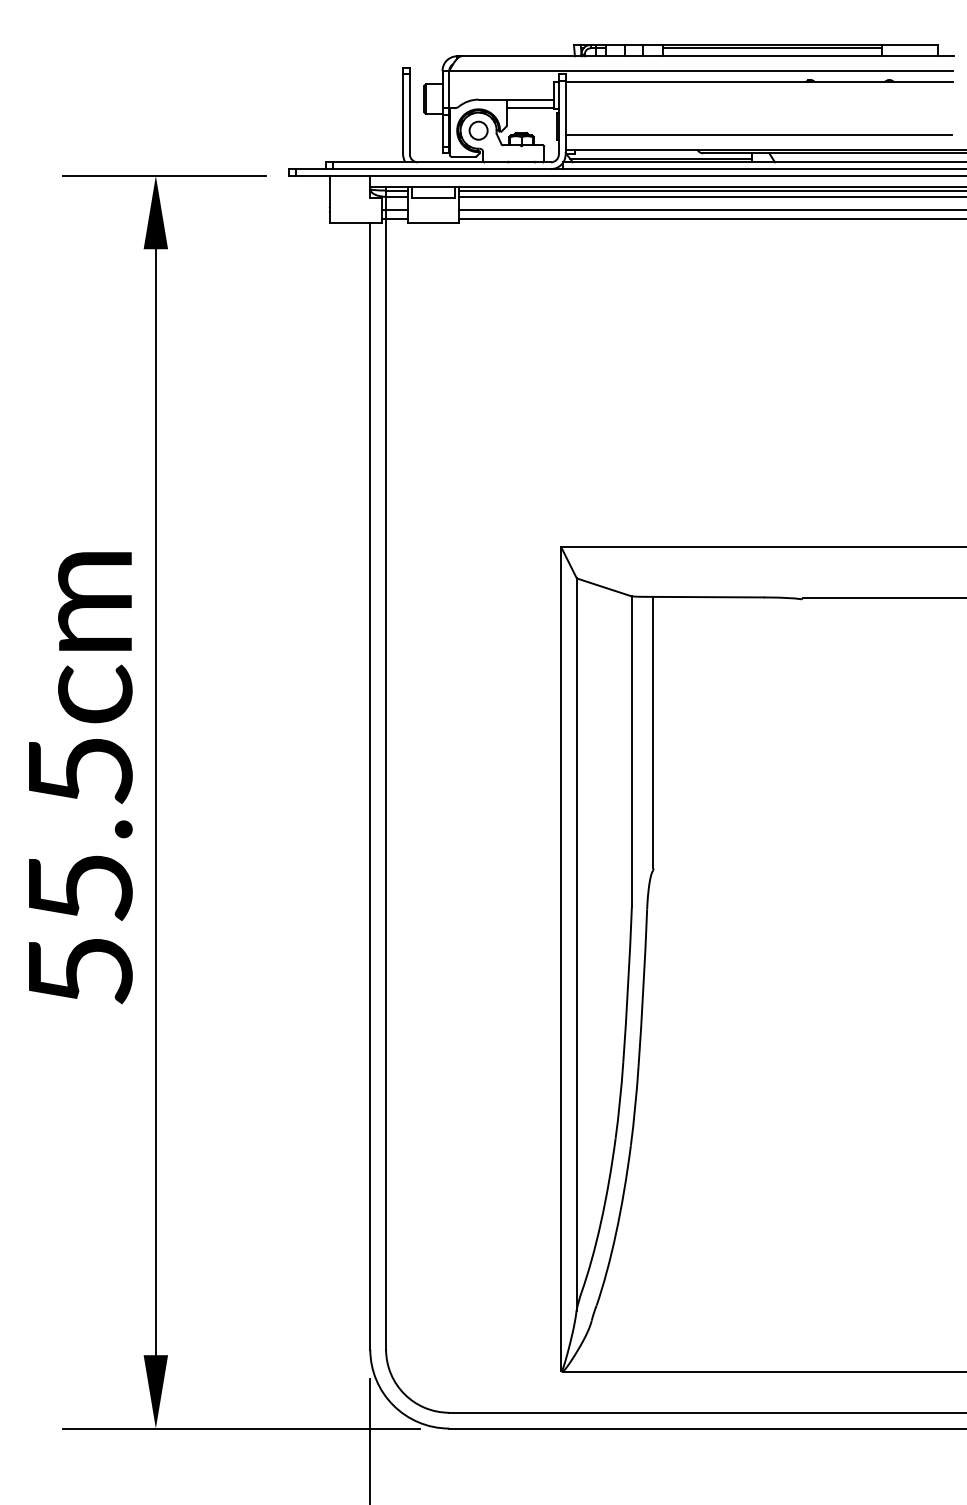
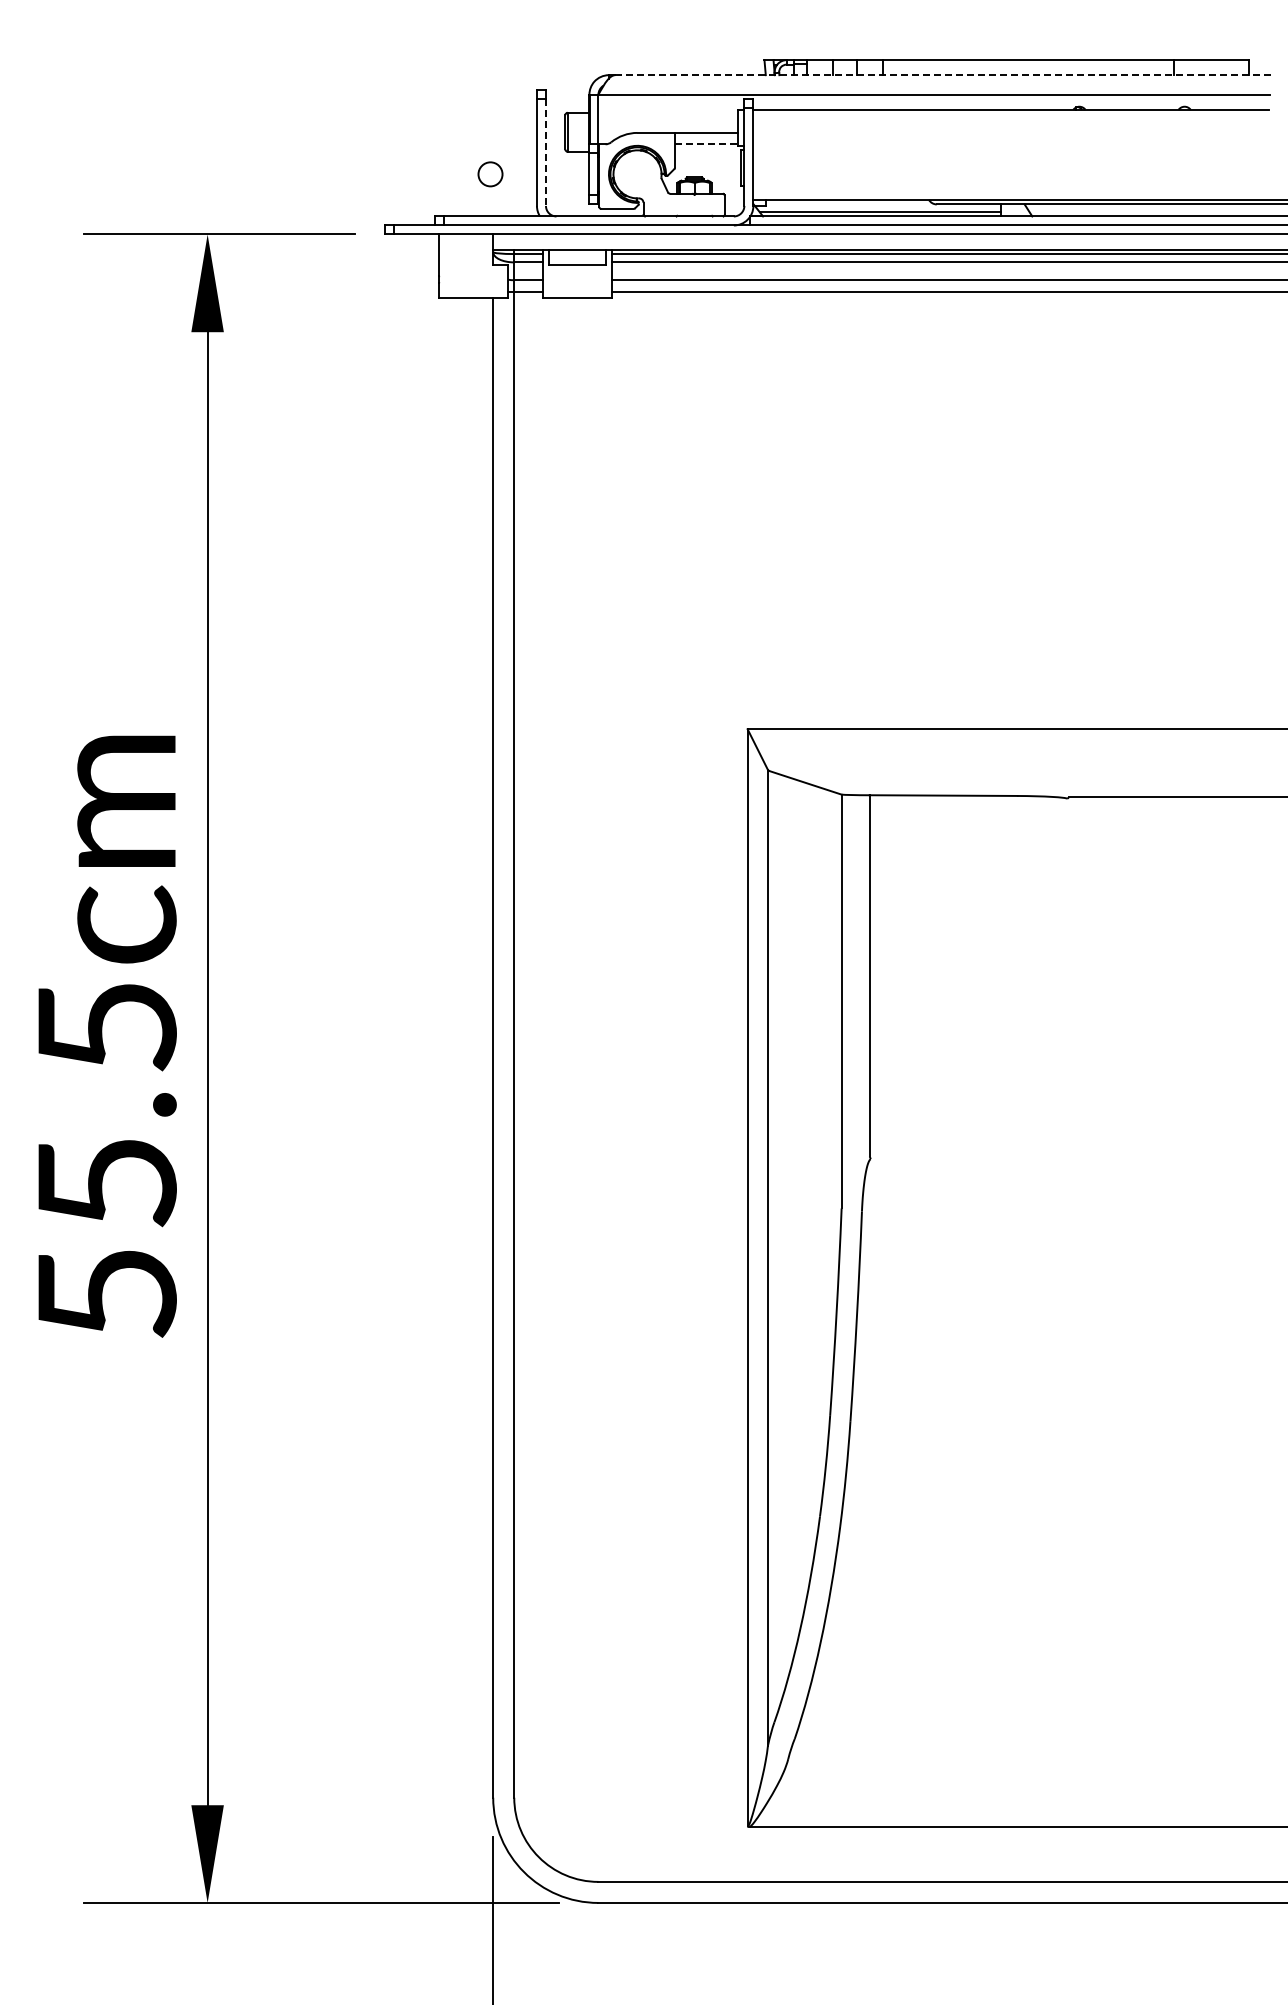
line: (772, 48) -> (1028, 64), removed
line: (708, 56) -> (943, 75), solid -> dashed
line: (530, 108) -> (706, 144), solid -> dashed
line: (409, 115) -> (545, 153), solid -> dashed
circle: (478, 130) -> (490, 174), moved
line: (758, 135) -> (1010, 180), removed

